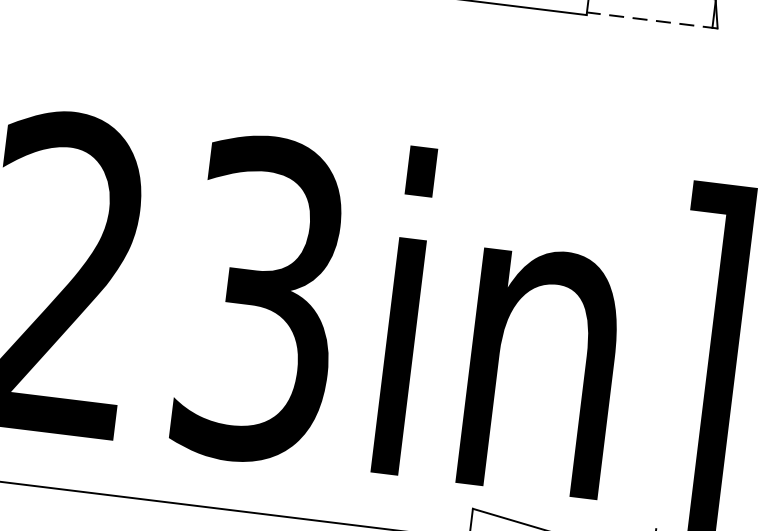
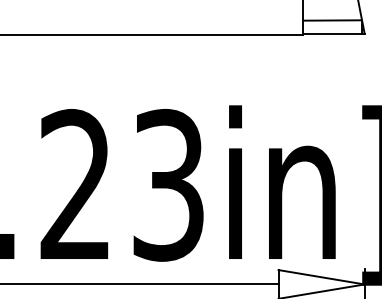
line: (651, 19) -> (333, 33), dashed -> solid

